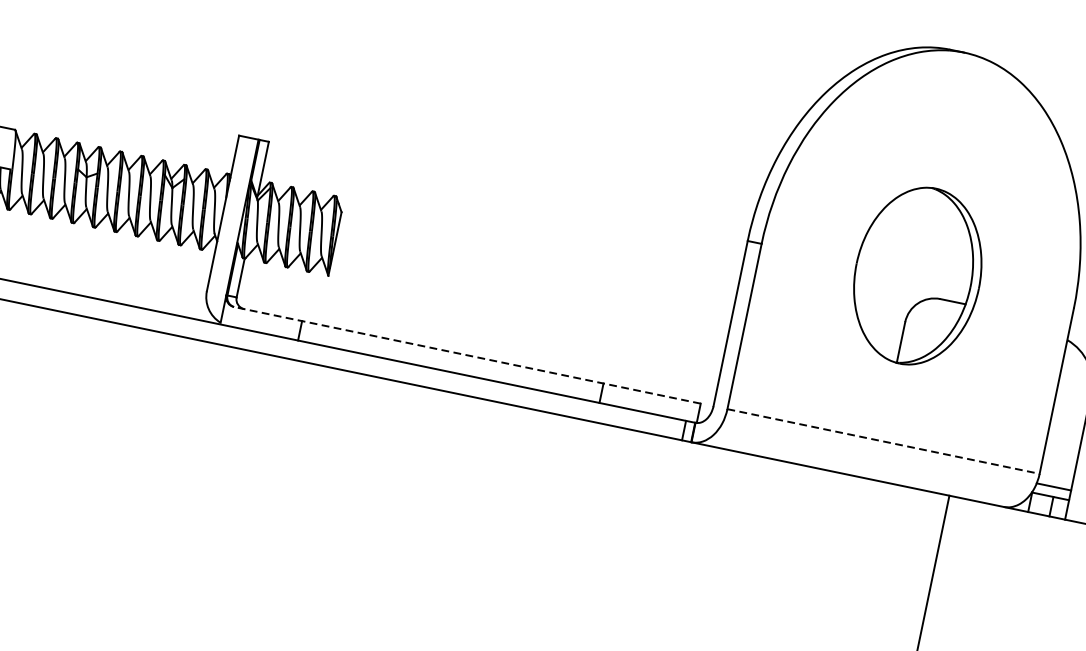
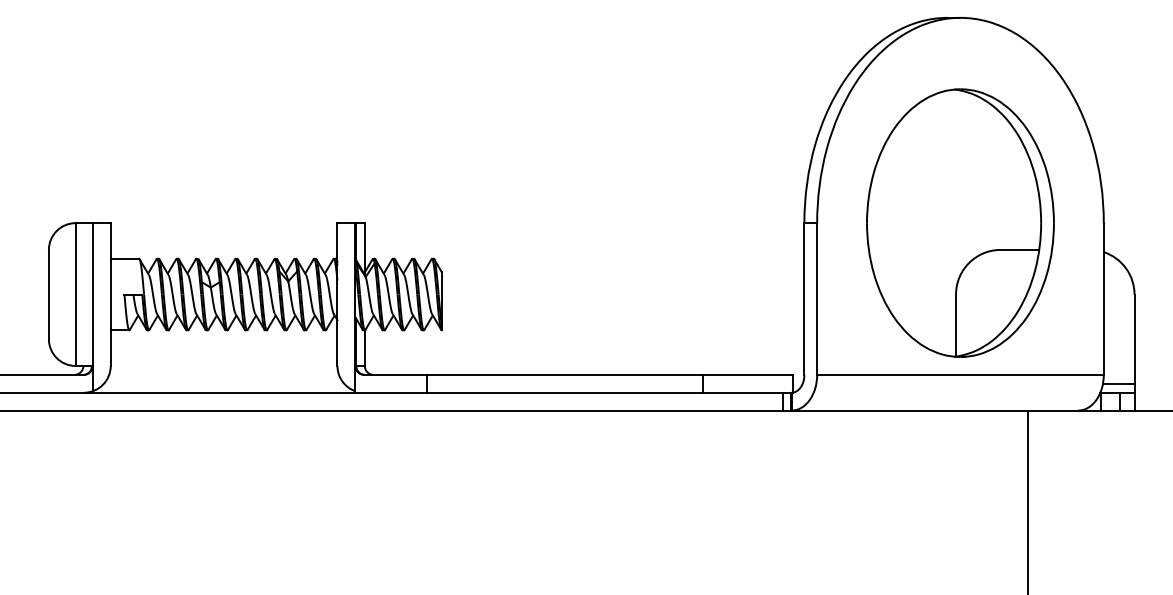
part: (917, 275) -> (960, 222), size x1.67
line: (466, 354) -> (577, 374), dashed -> solid
line: (883, 441) -> (960, 374), dashed -> solid

